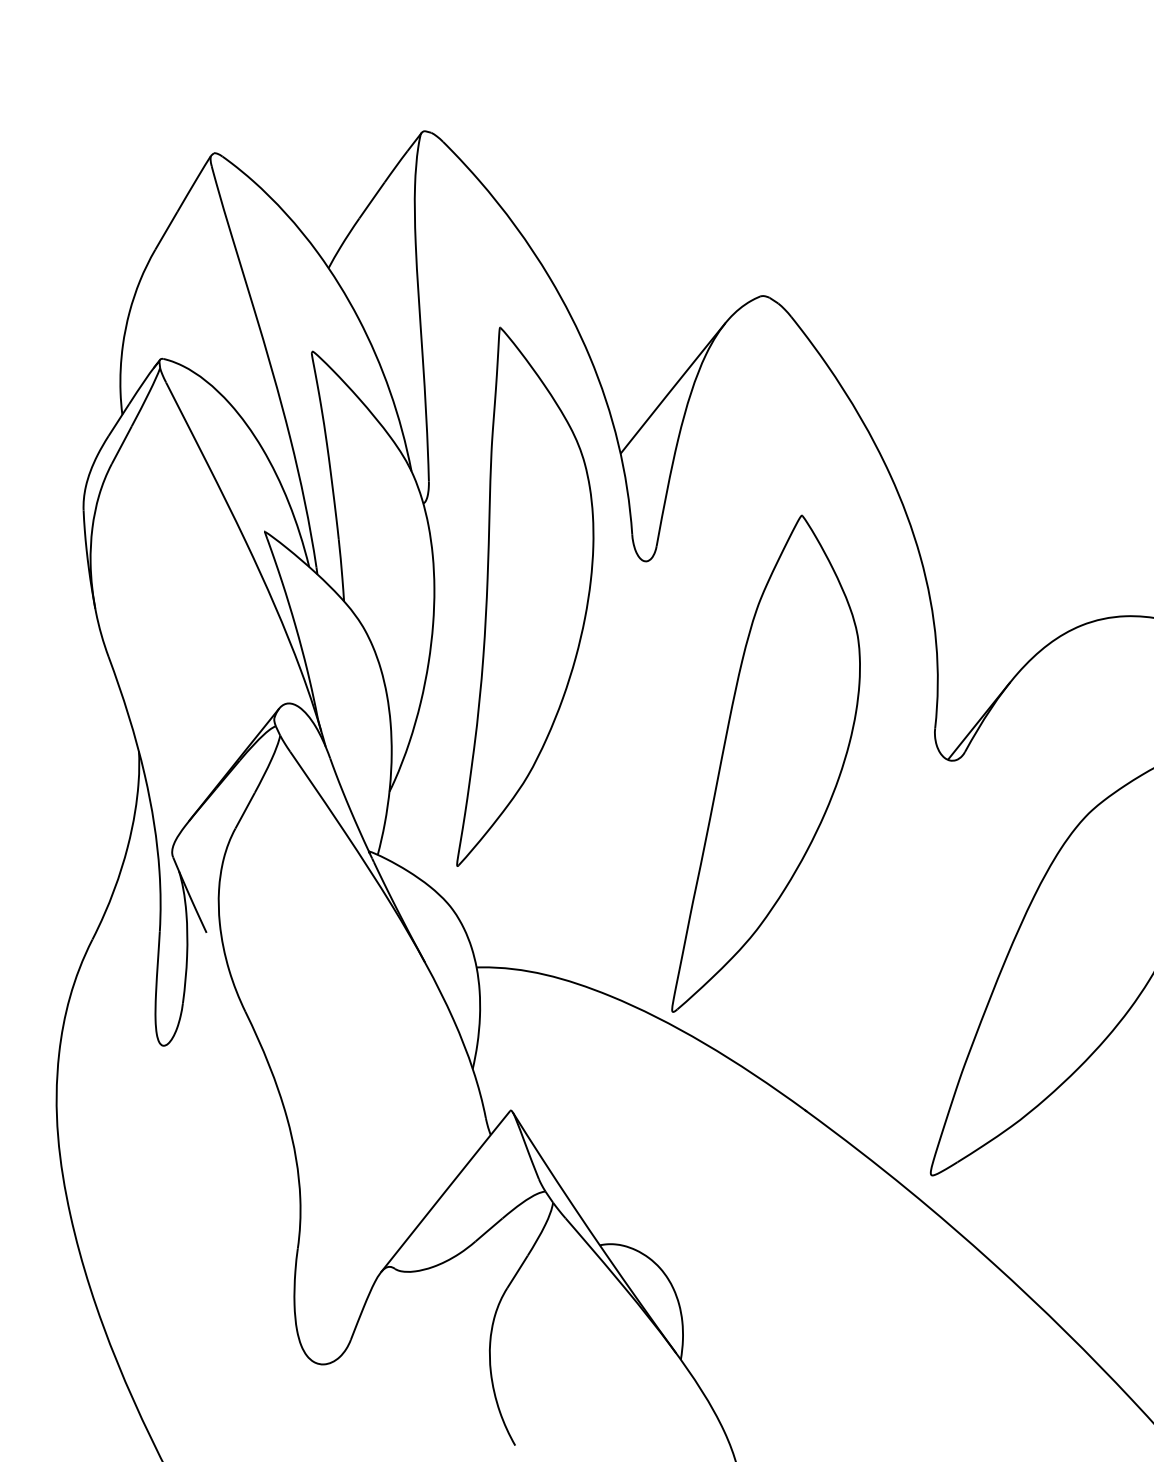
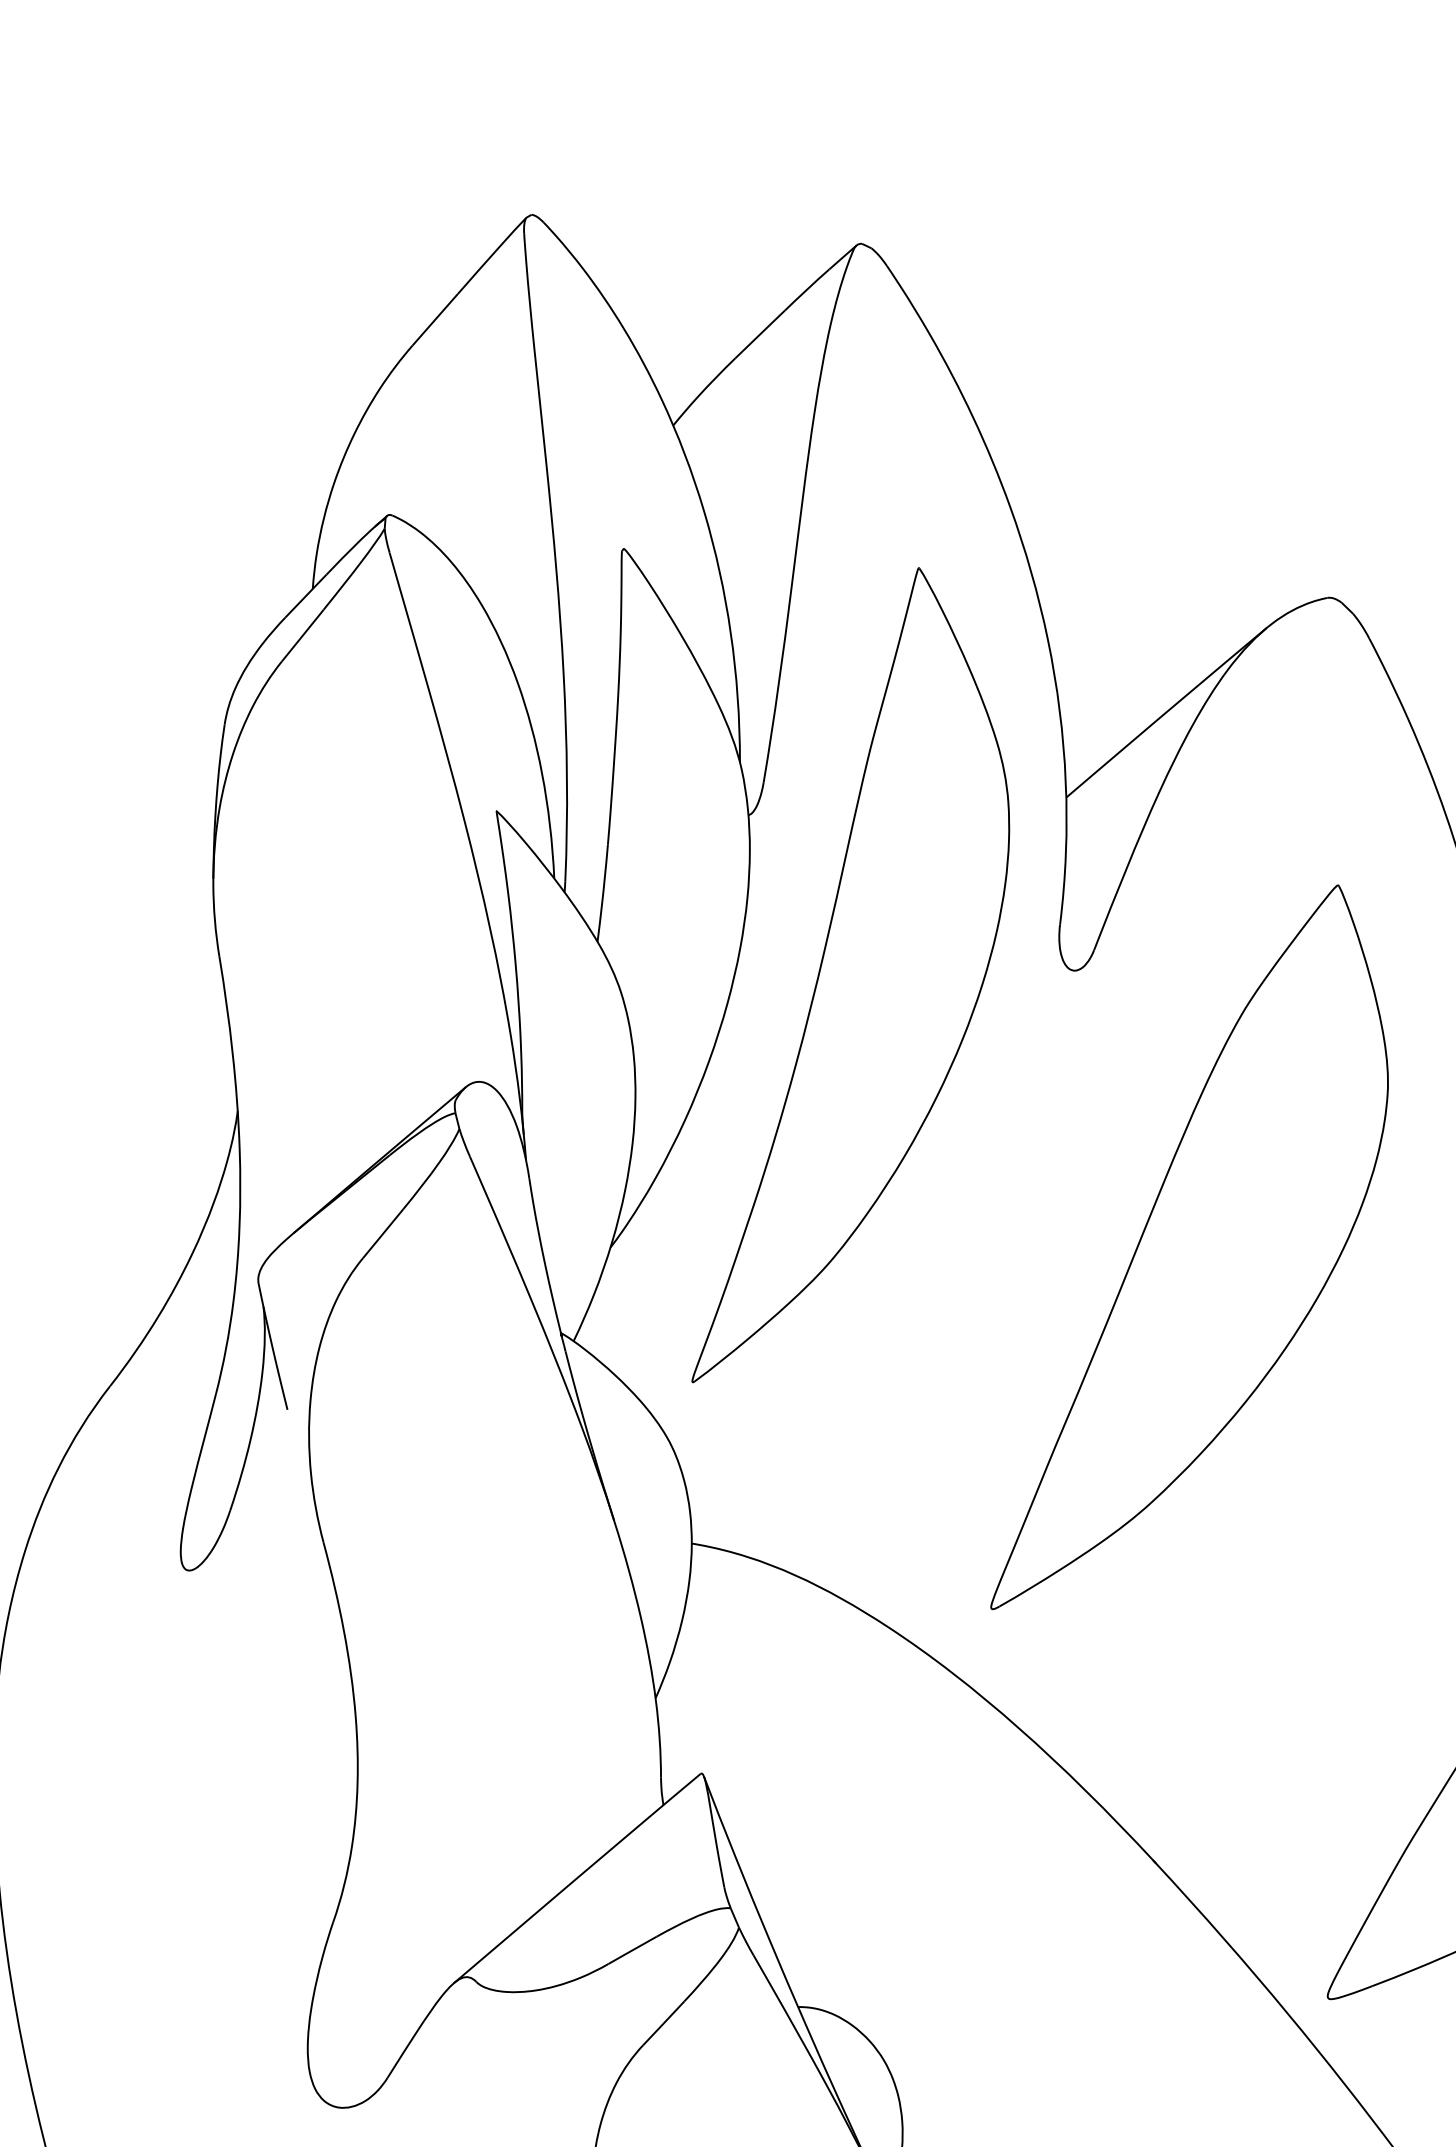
part: (765, 763) -> (1208, 1255), moved

